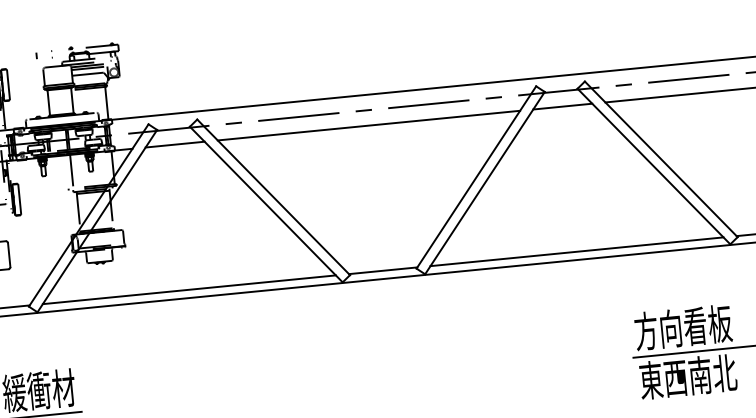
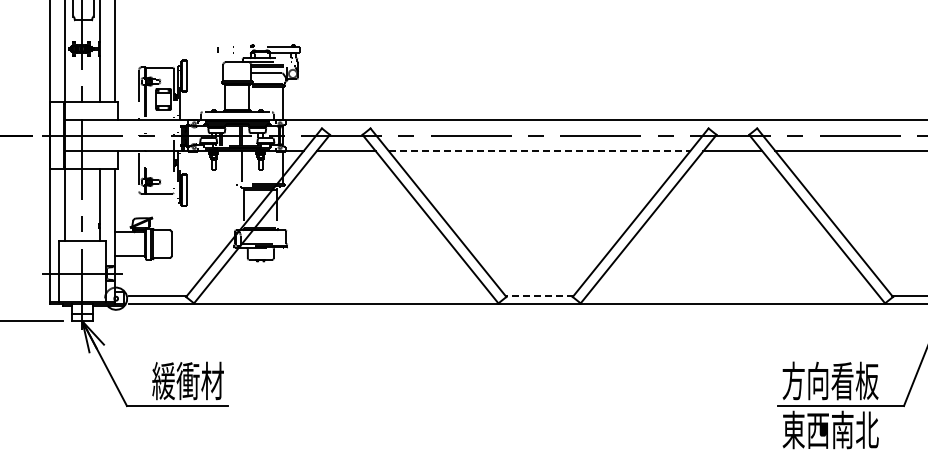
line: (368, 126) -> (539, 151), solid -> dashed
line: (576, 251) -> (732, 295), removed
line: (383, 270) -> (539, 295), solid -> dashed
line: (189, 289) -> (346, 295), removed

